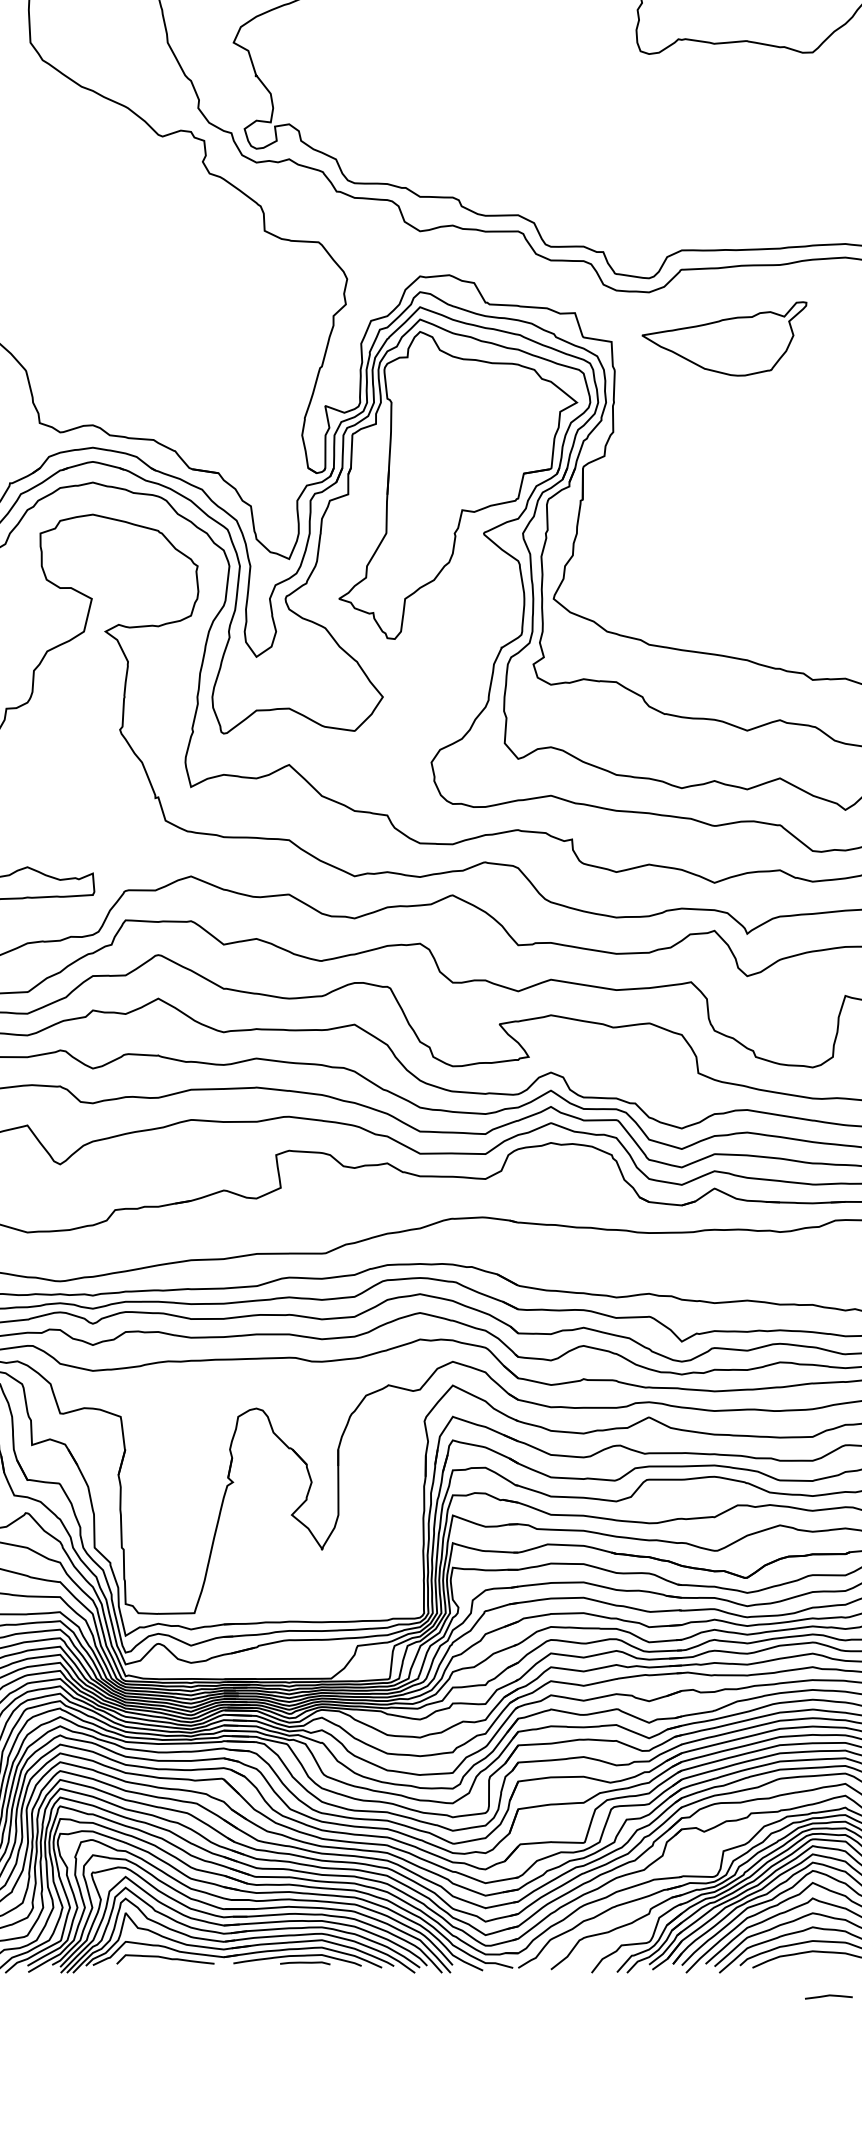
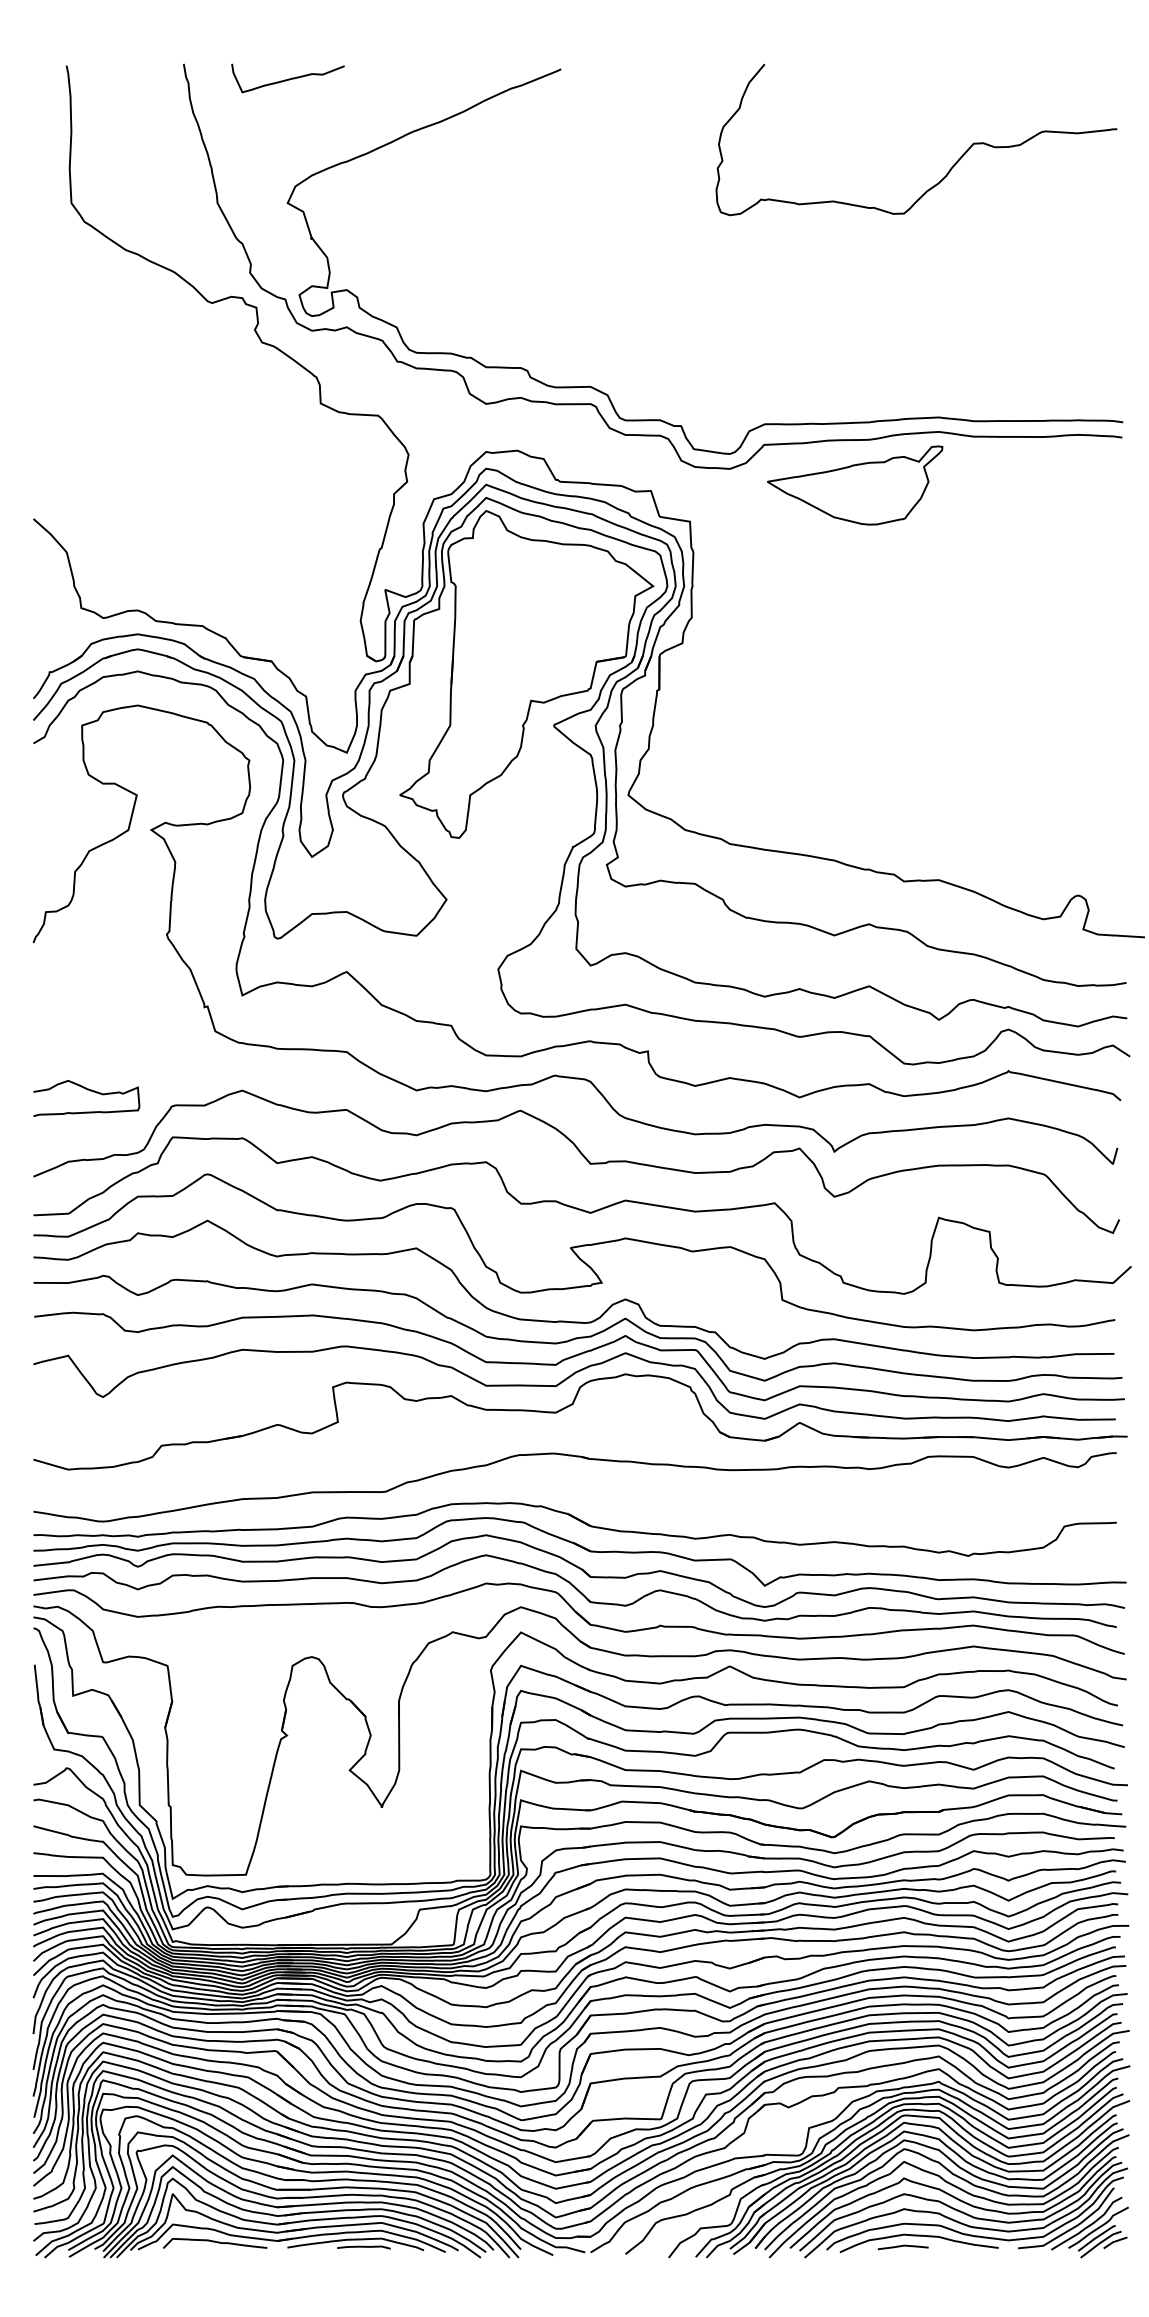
part: (724, 338) -> (855, 485), moved
line: (828, 1996) -> (902, 2246), moved

